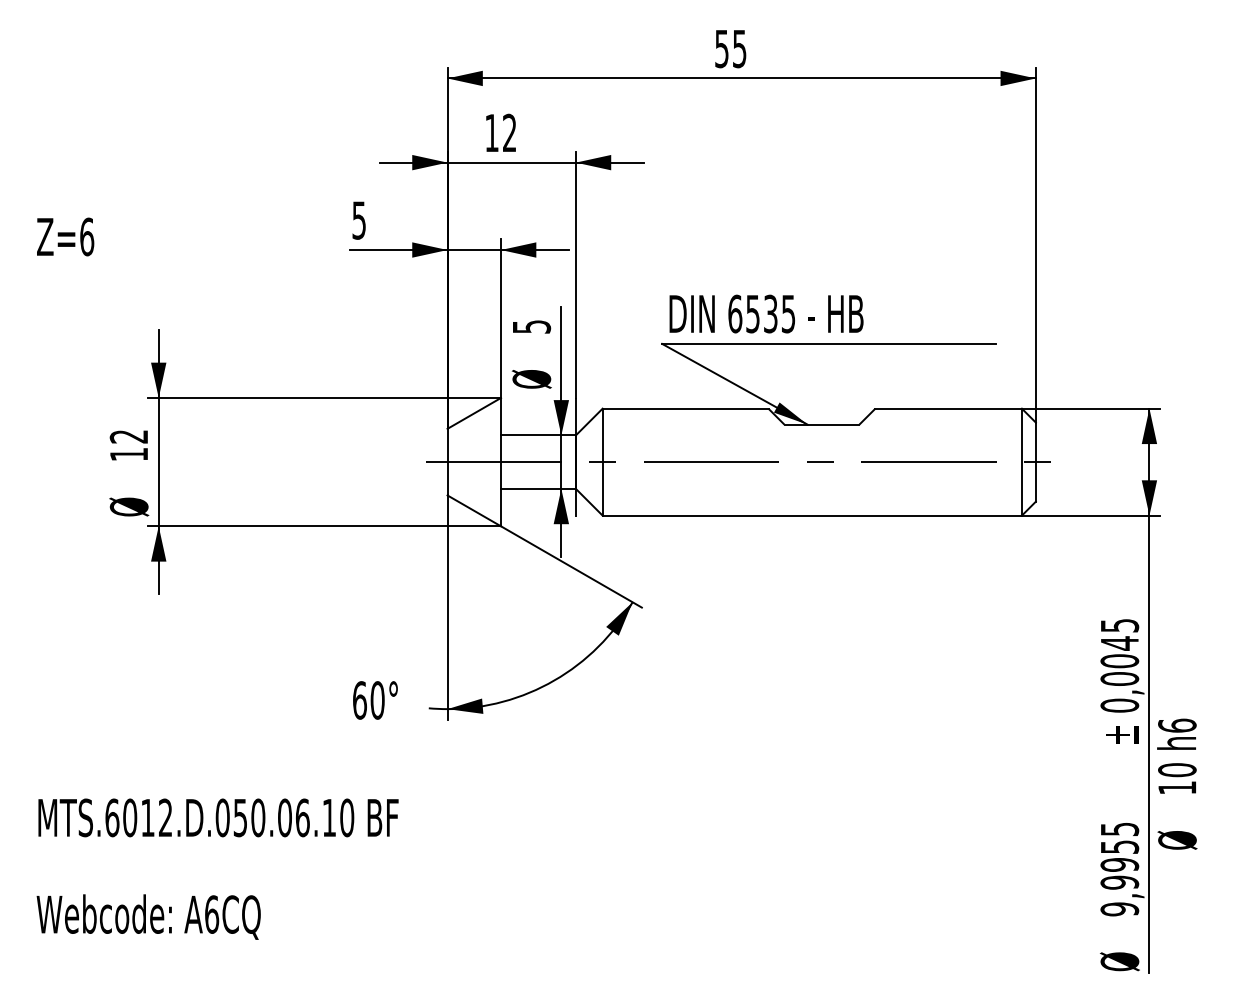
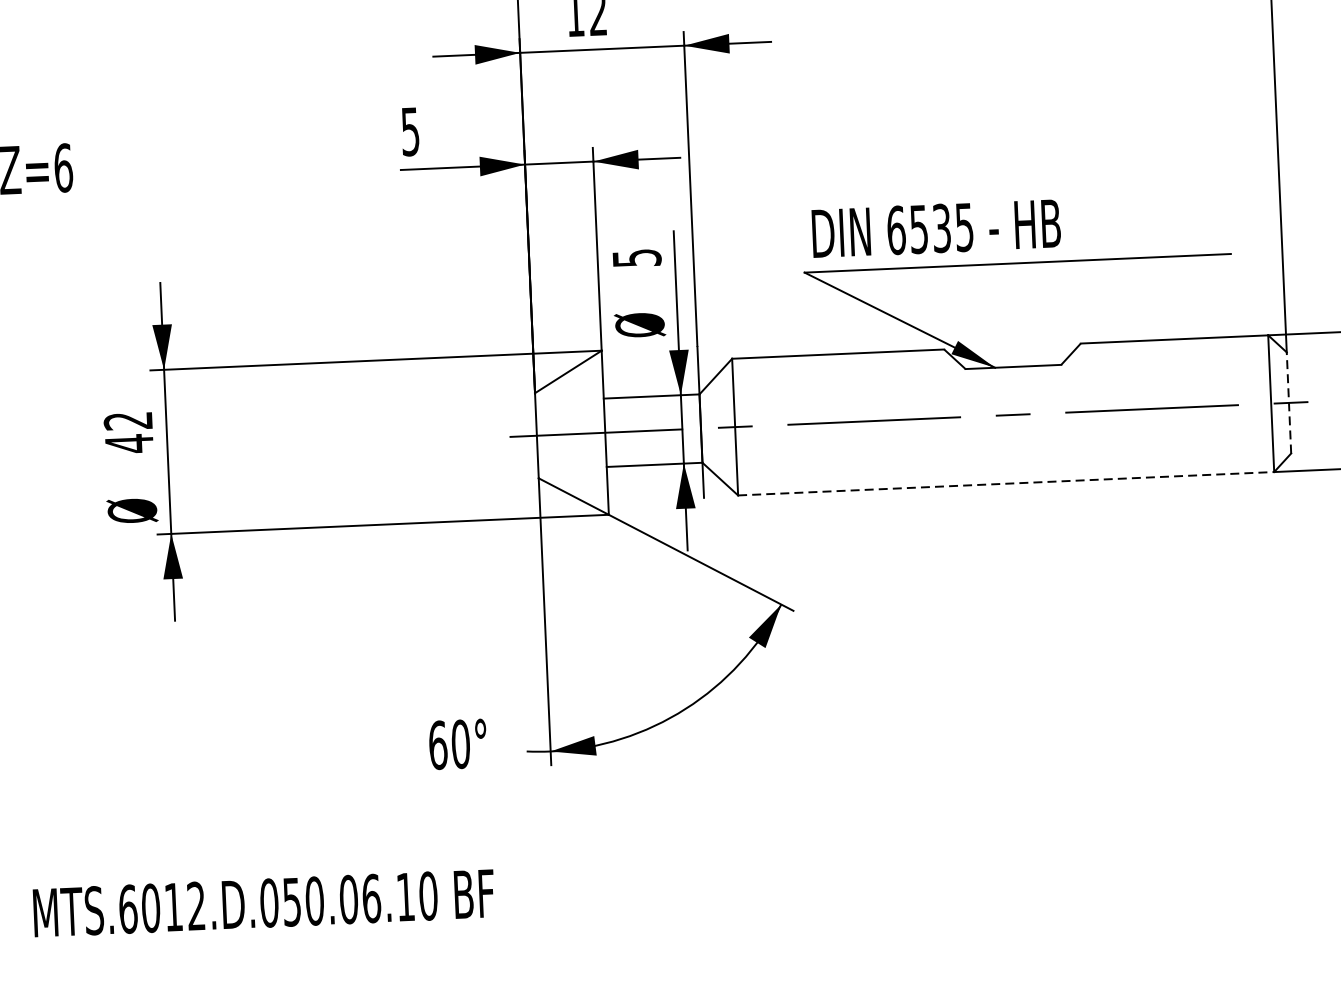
text: (128, 454) -> (128, 443), 12 -> 42
line: (1035, 462) -> (1288, 403), solid -> dashed
line: (812, 515) -> (1006, 483), solid -> dashed

